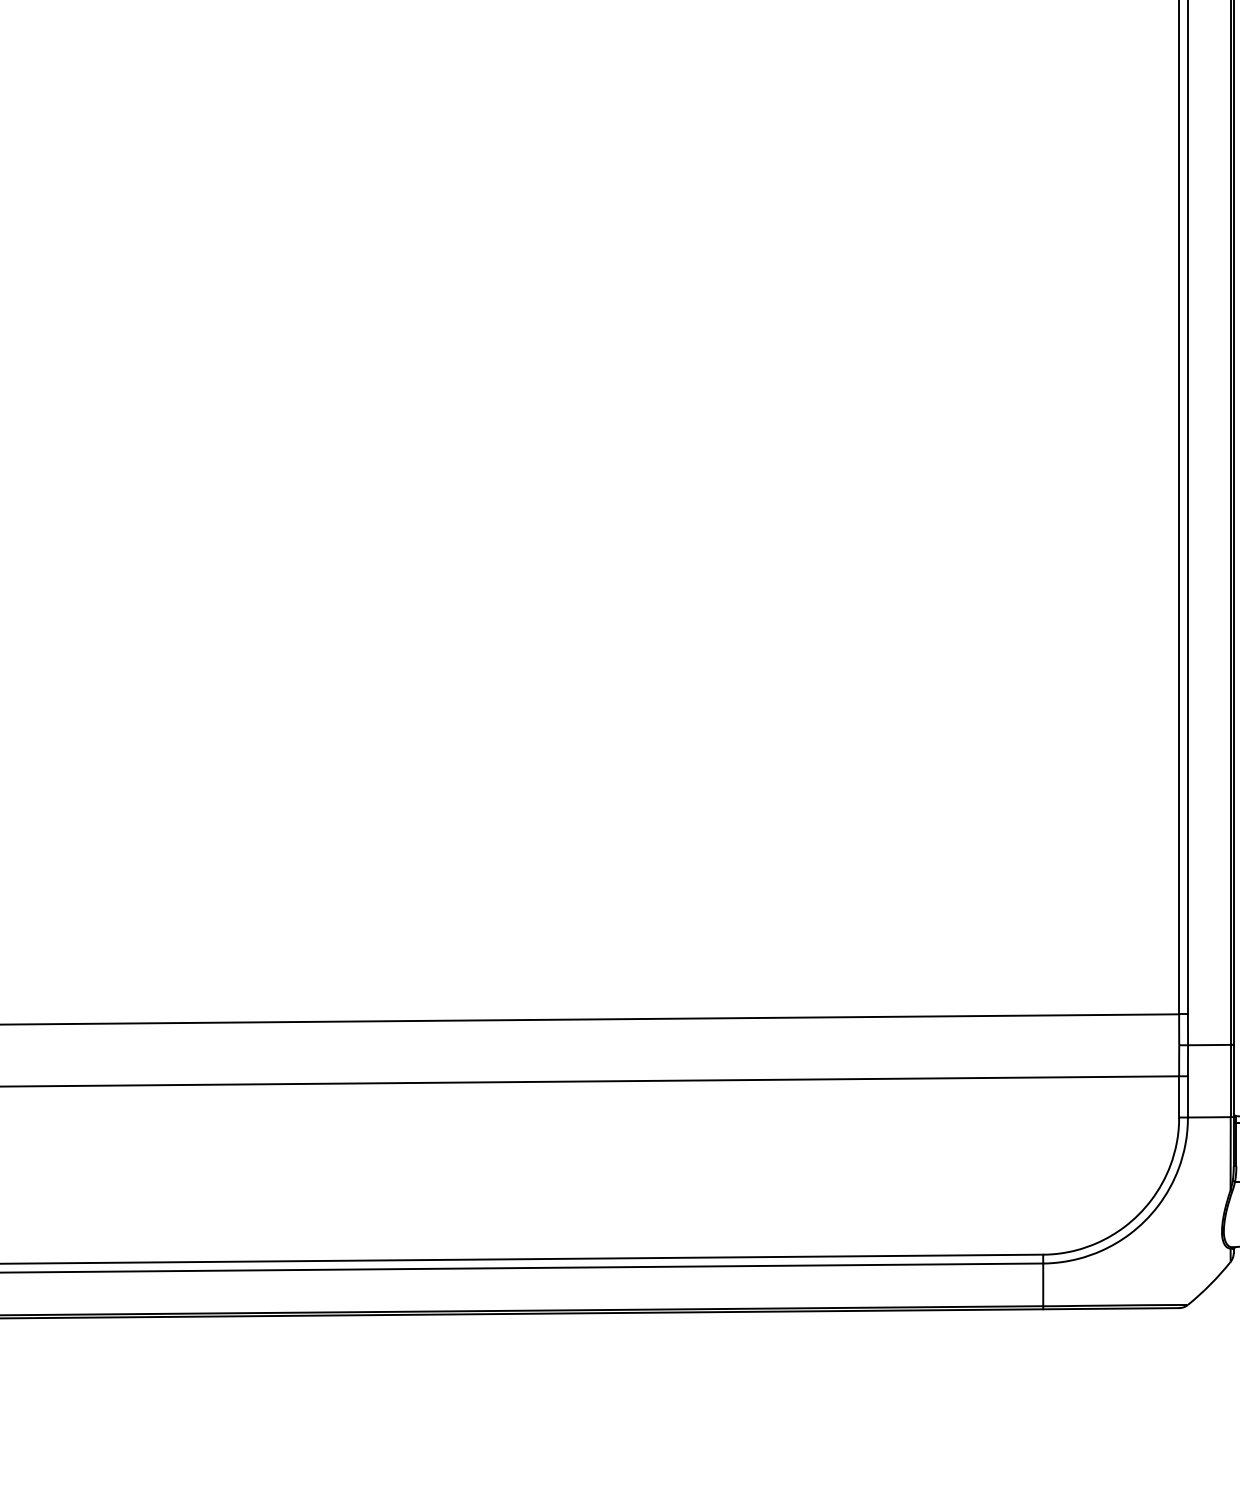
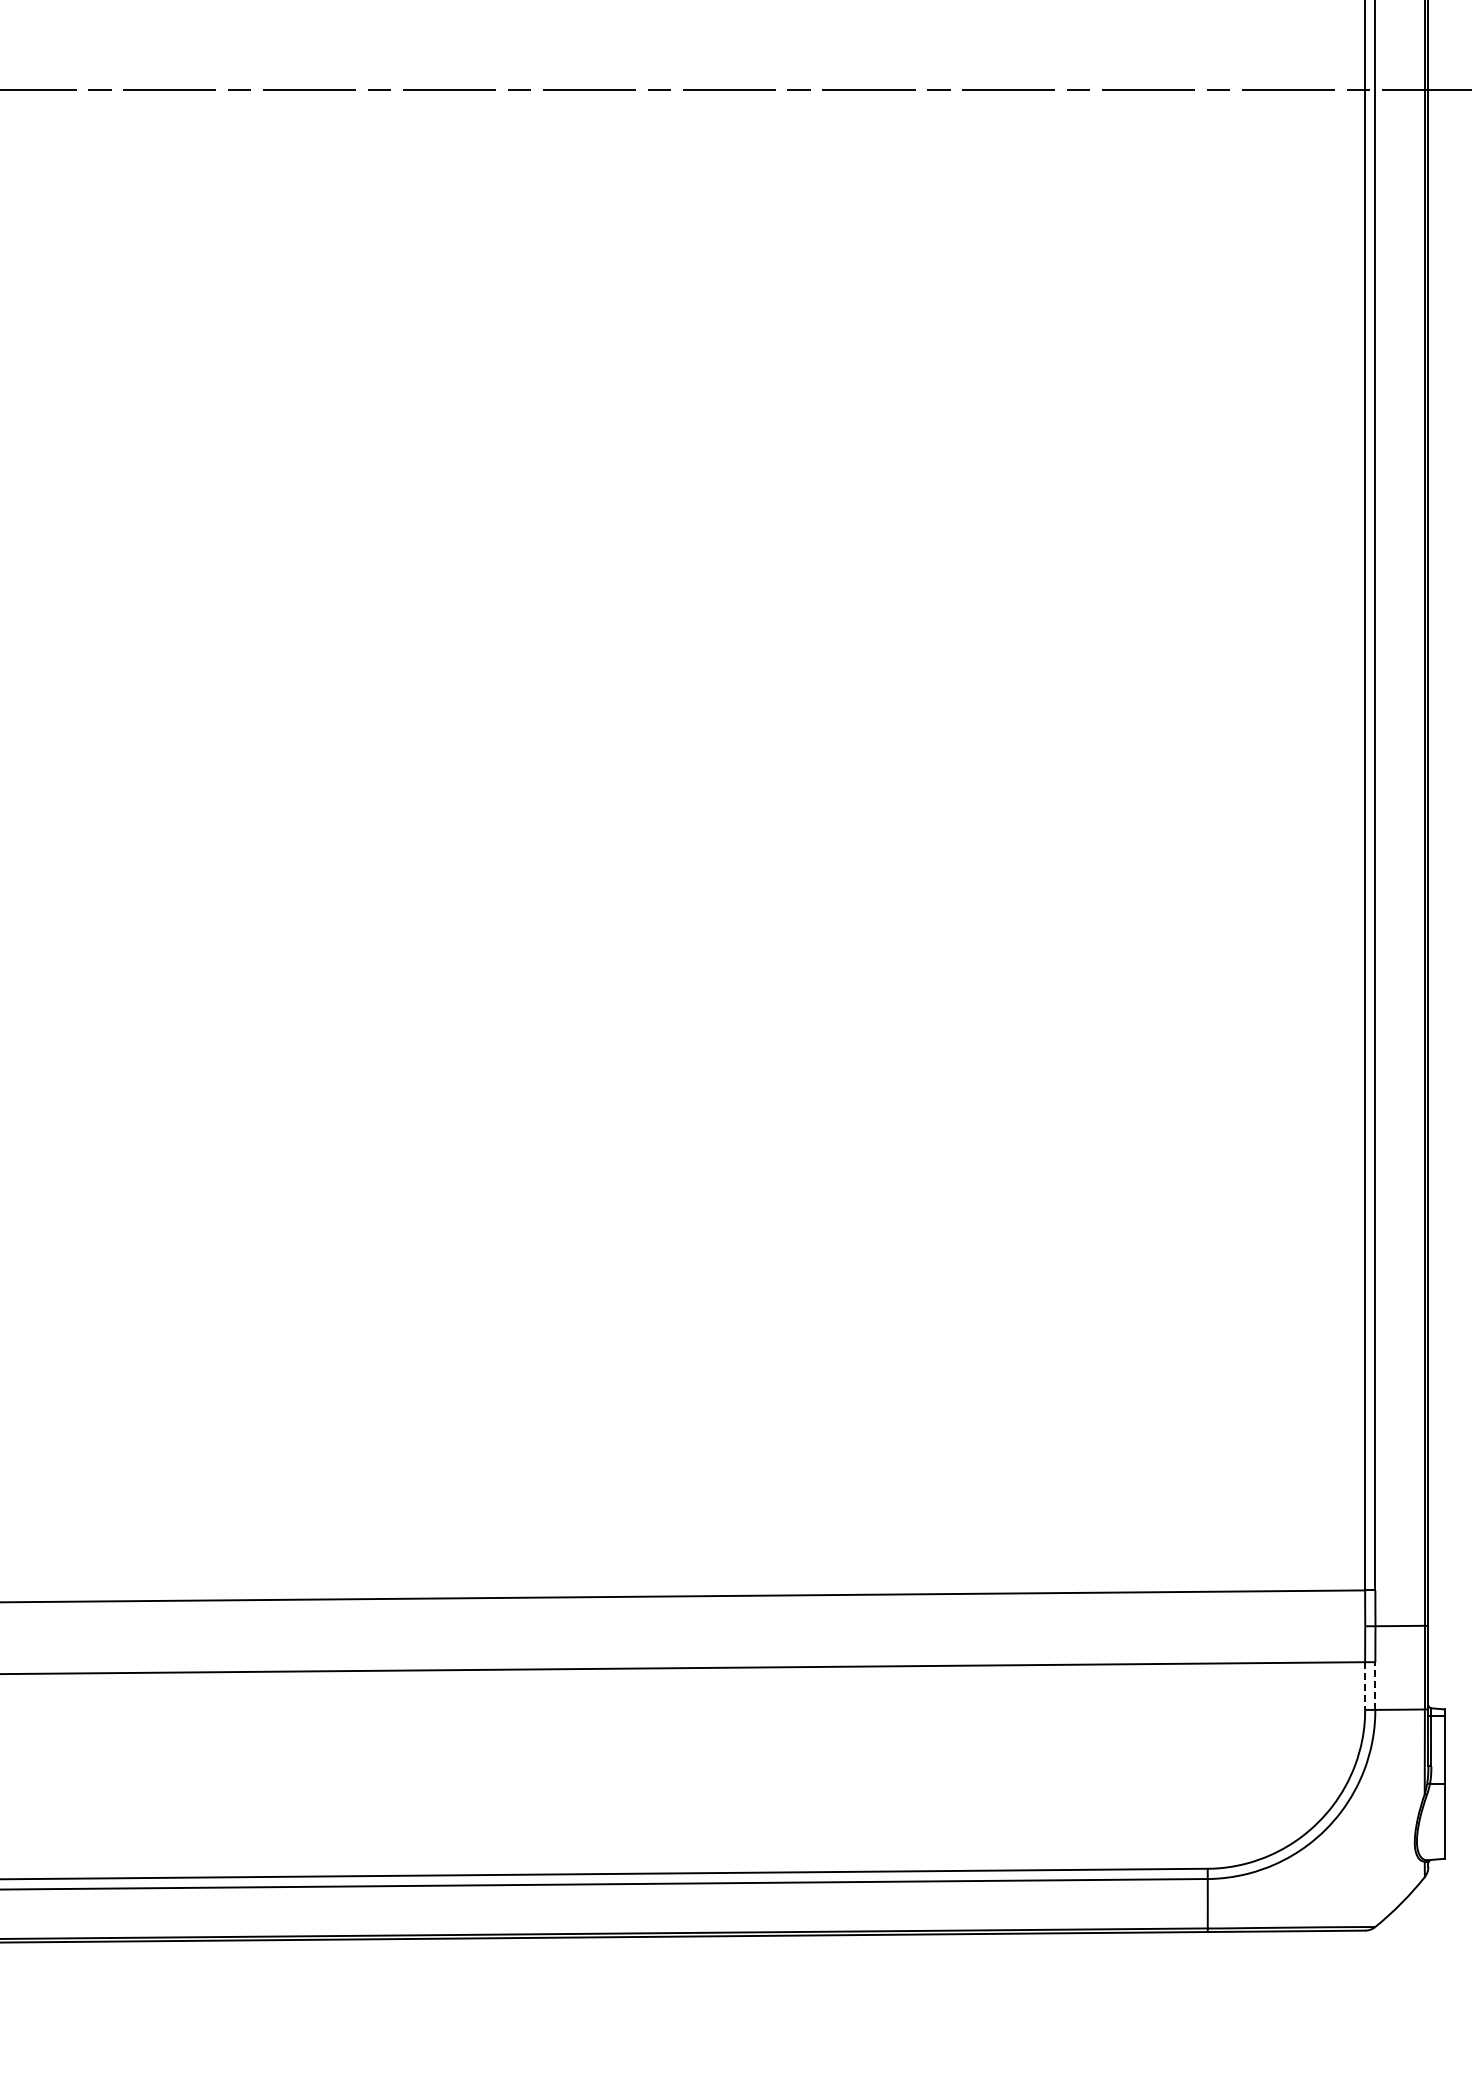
line: (1179, 1097) -> (1365, 1686), solid -> dashed
line: (1188, 1097) -> (1375, 1686), solid -> dashed

